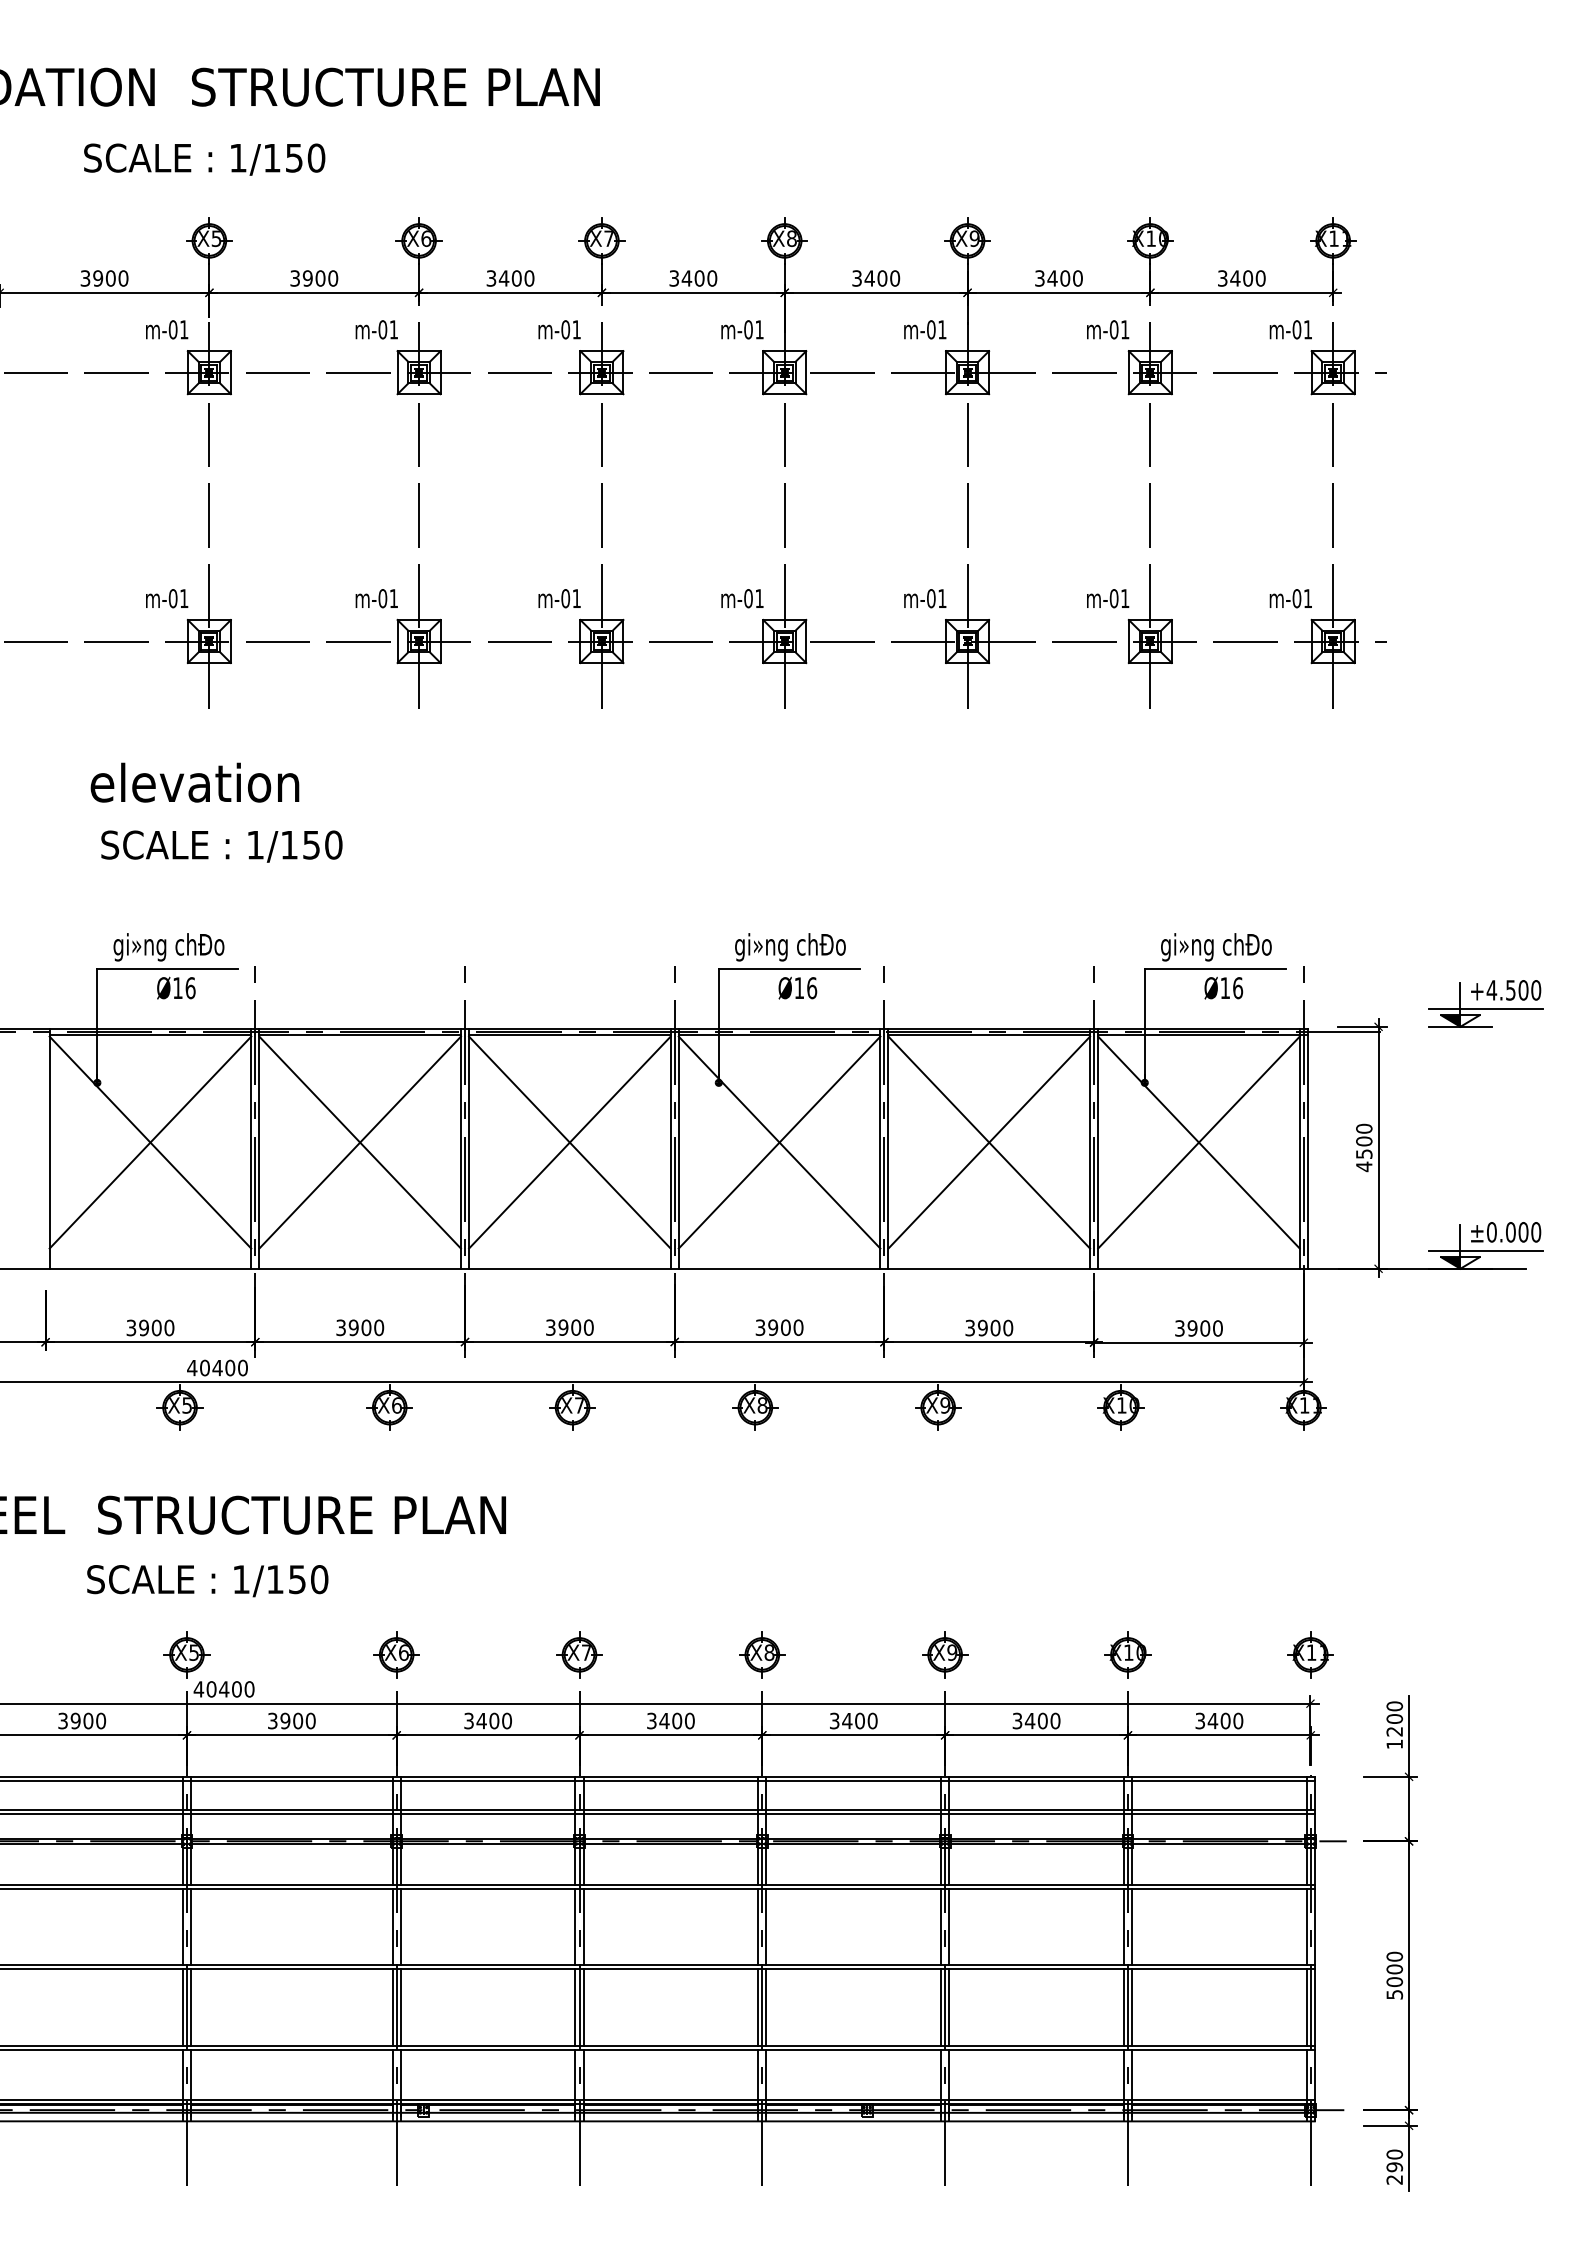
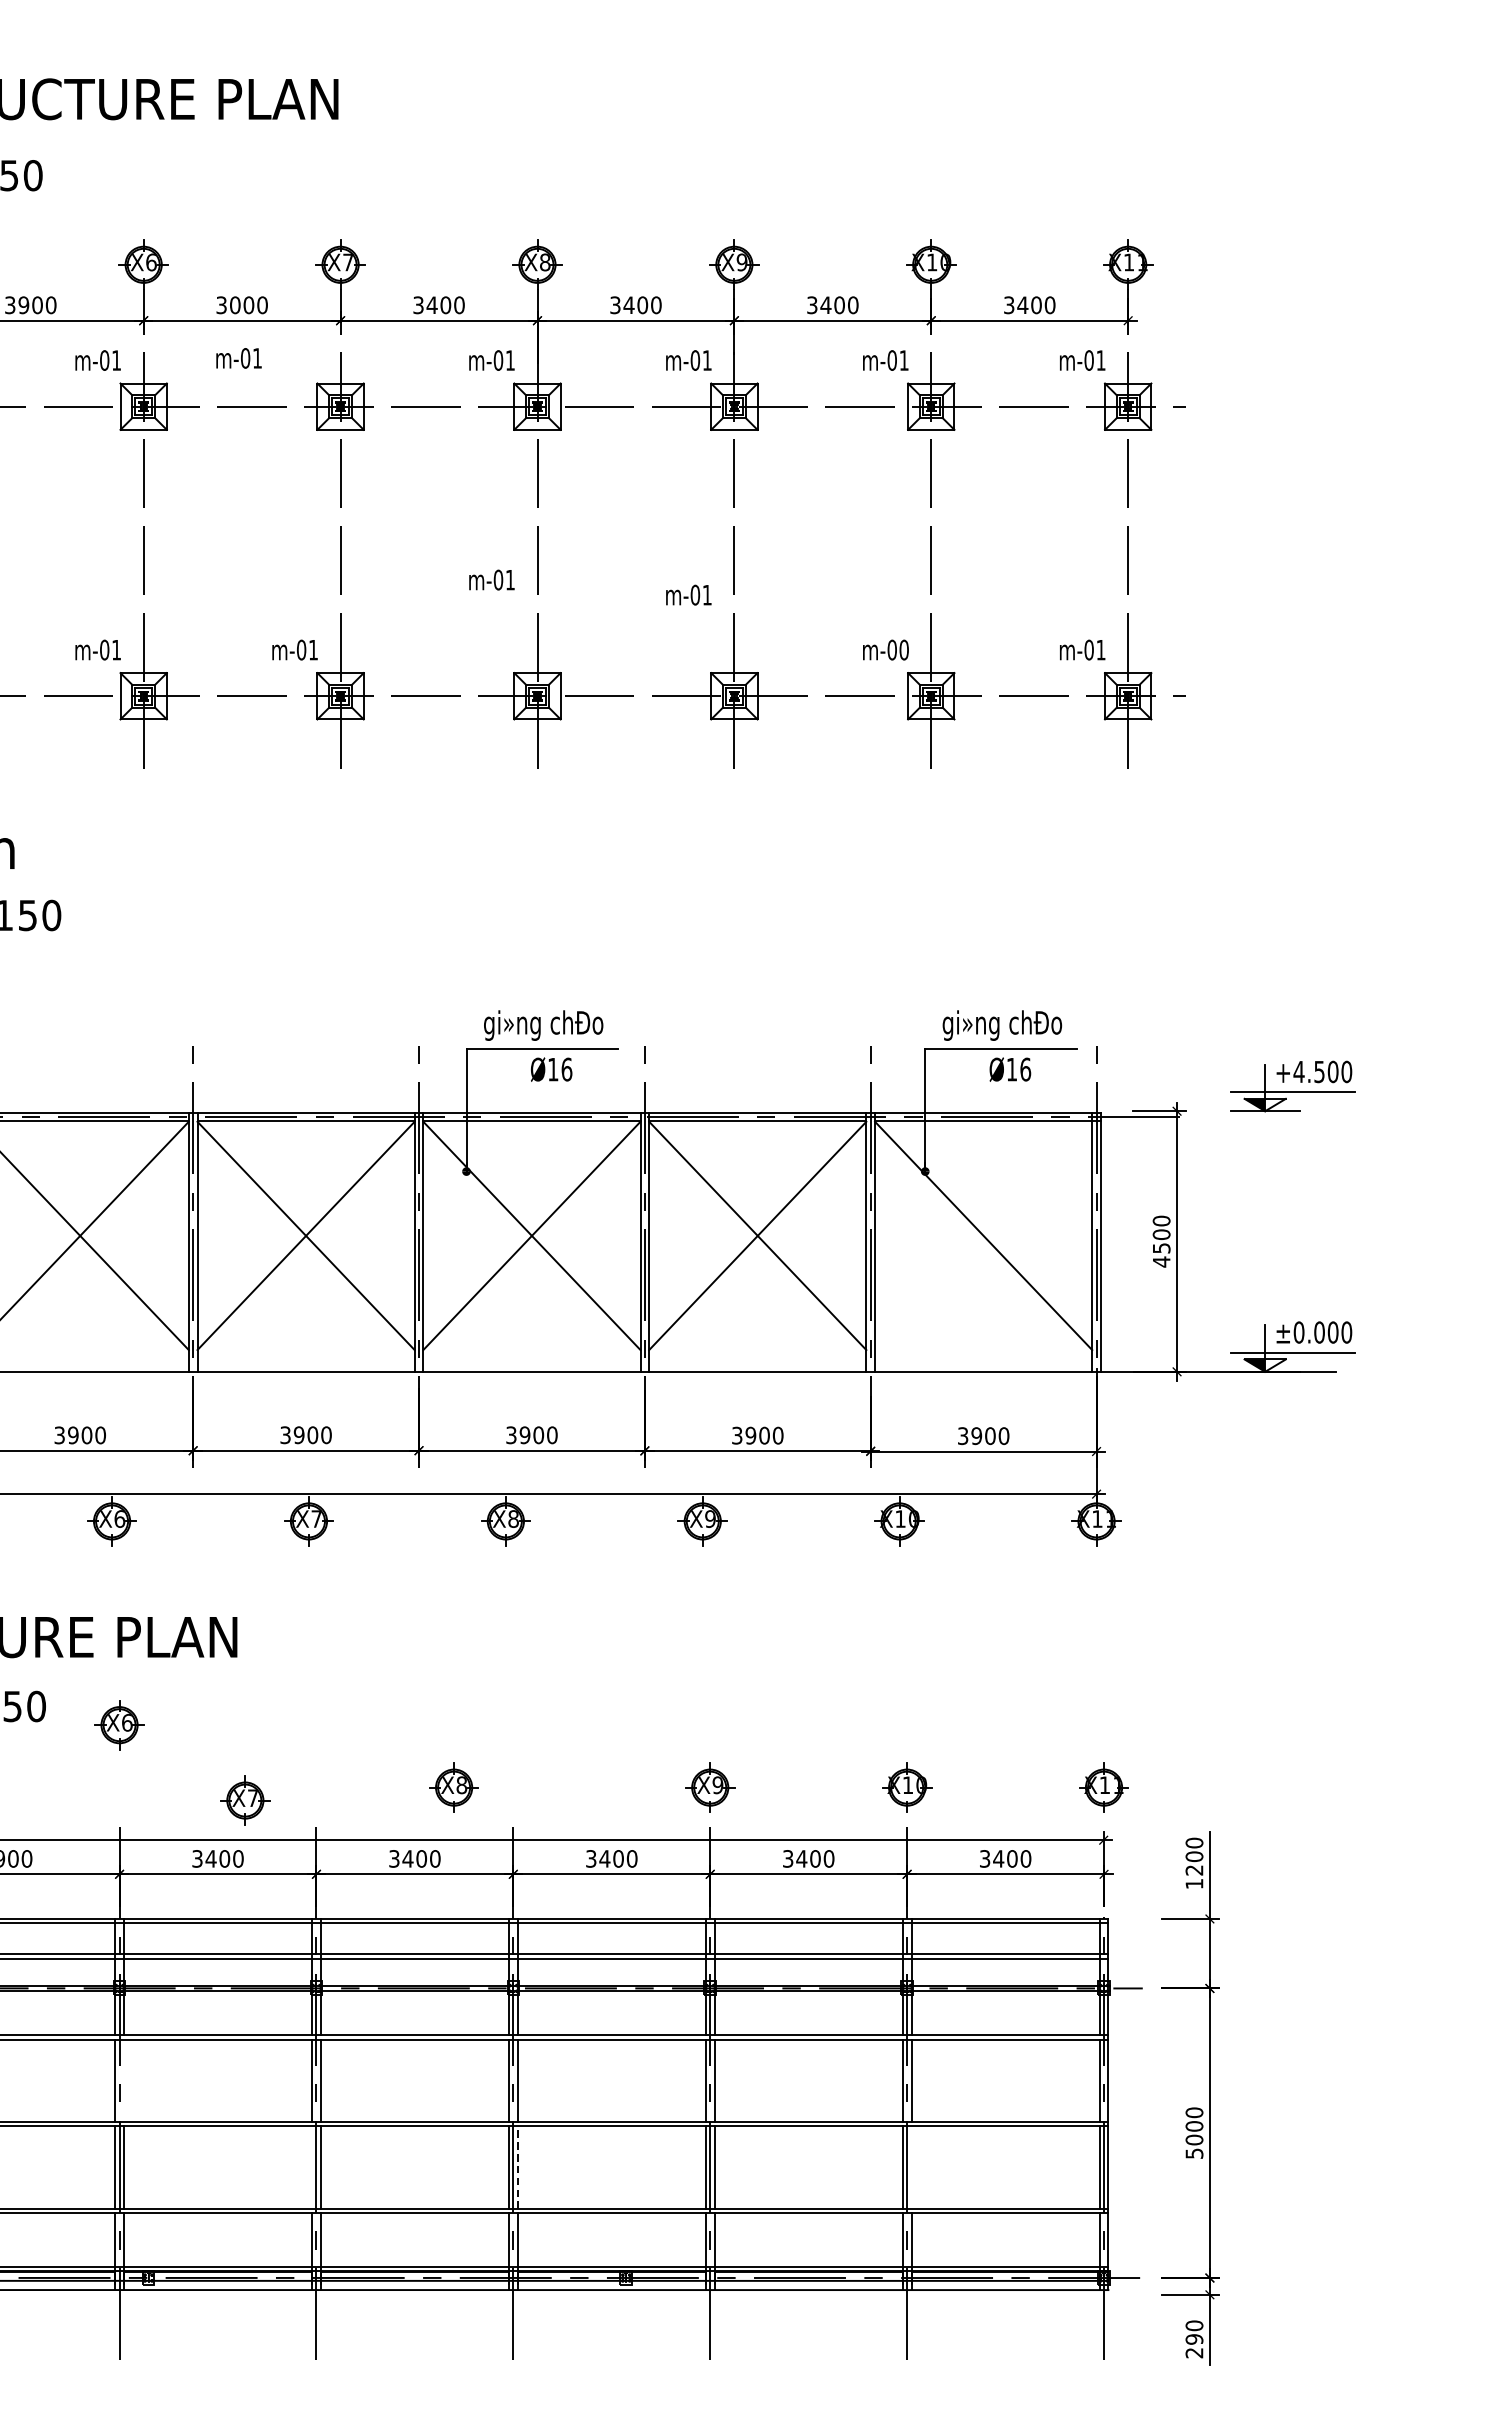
text: (503, 278) -> (234, 305), 3400 -> 3000
text: (559, 329) -> (238, 358), moved
text: (742, 598) -> (492, 579), moved
text: (925, 598) -> (689, 595), moved
text: (1124, 598) -> (903, 649), m-01 -> m-00
line: (1198, 1142) -> (983, 1235), removed
part: (396, 1654) -> (119, 1724), moved
part: (579, 1654) -> (245, 1800), moved
part: (762, 1654) -> (454, 1787), moved
line: (400, 1926) -> (123, 2080), removed
line: (575, 2007) -> (312, 2167), removed
line: (766, 2007) -> (517, 2167), solid -> dashed
line: (1131, 2007) -> (910, 2167), removed

